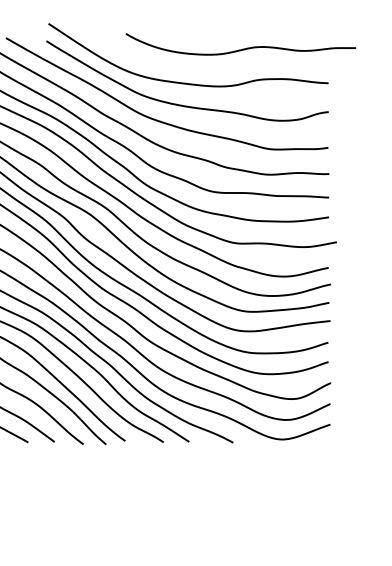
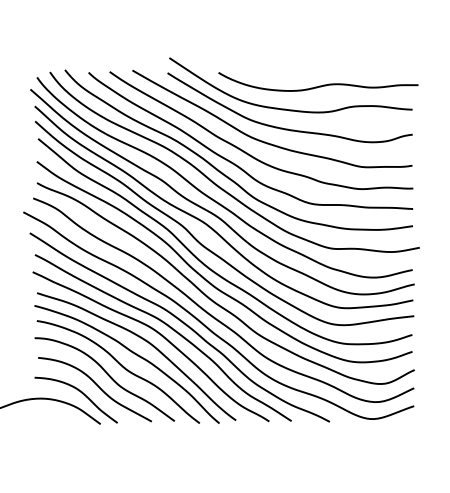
curve: (242, 48) -> (319, 85), moved

